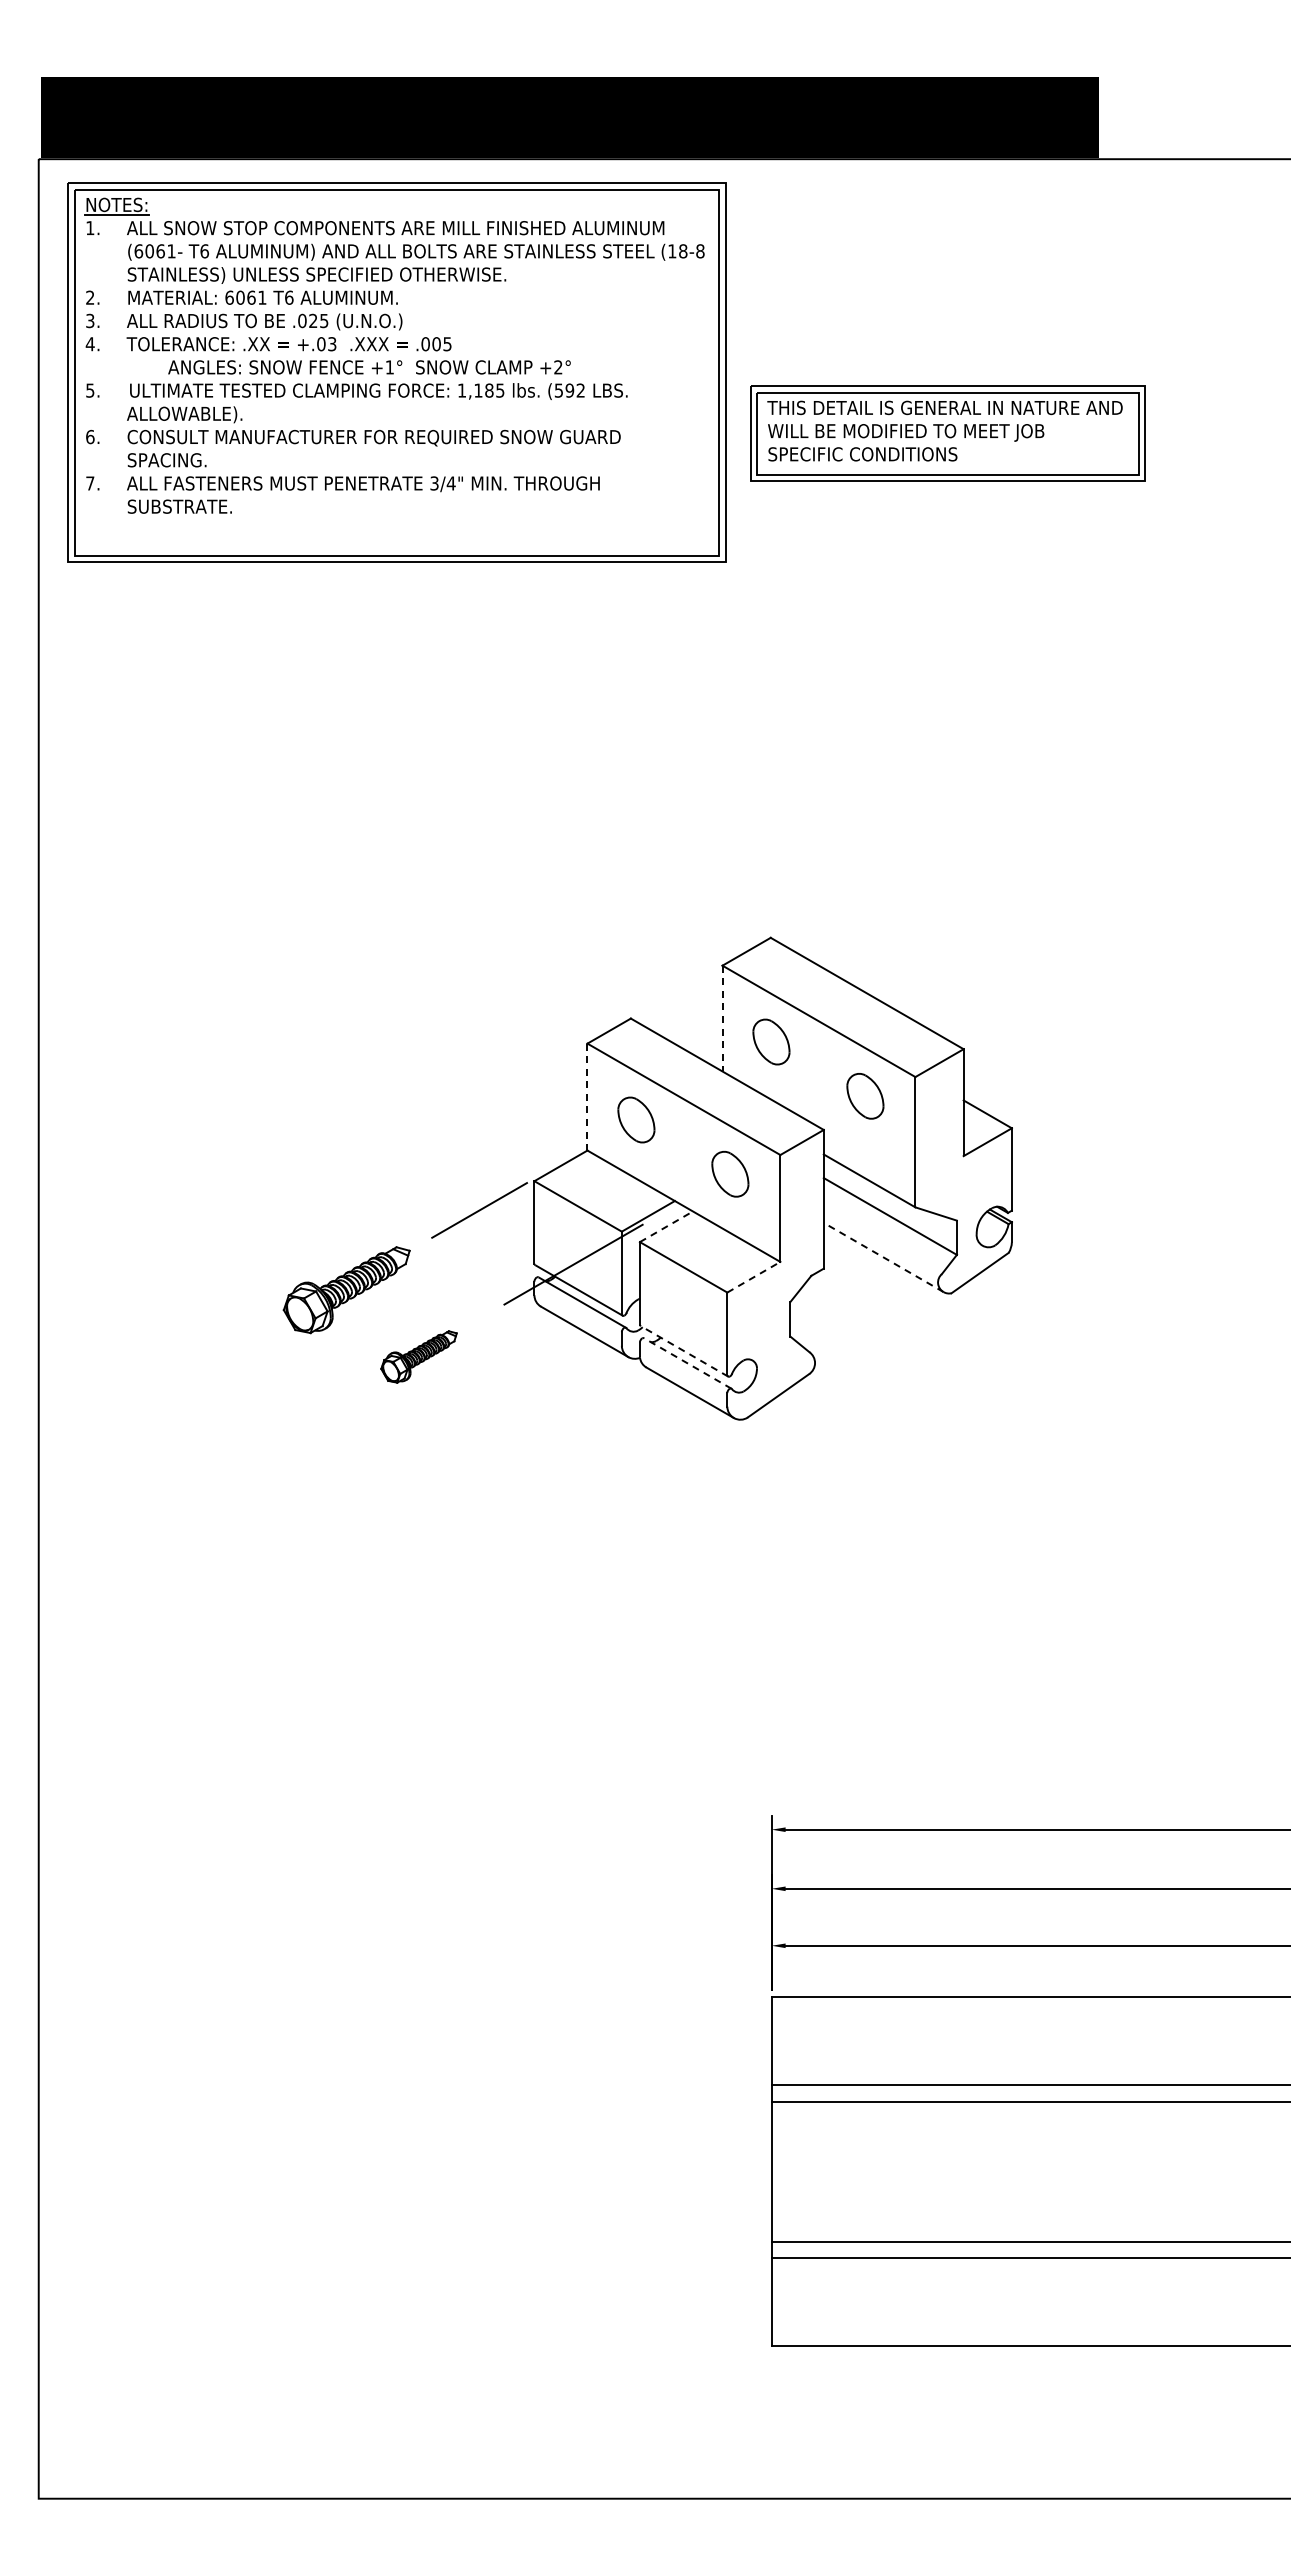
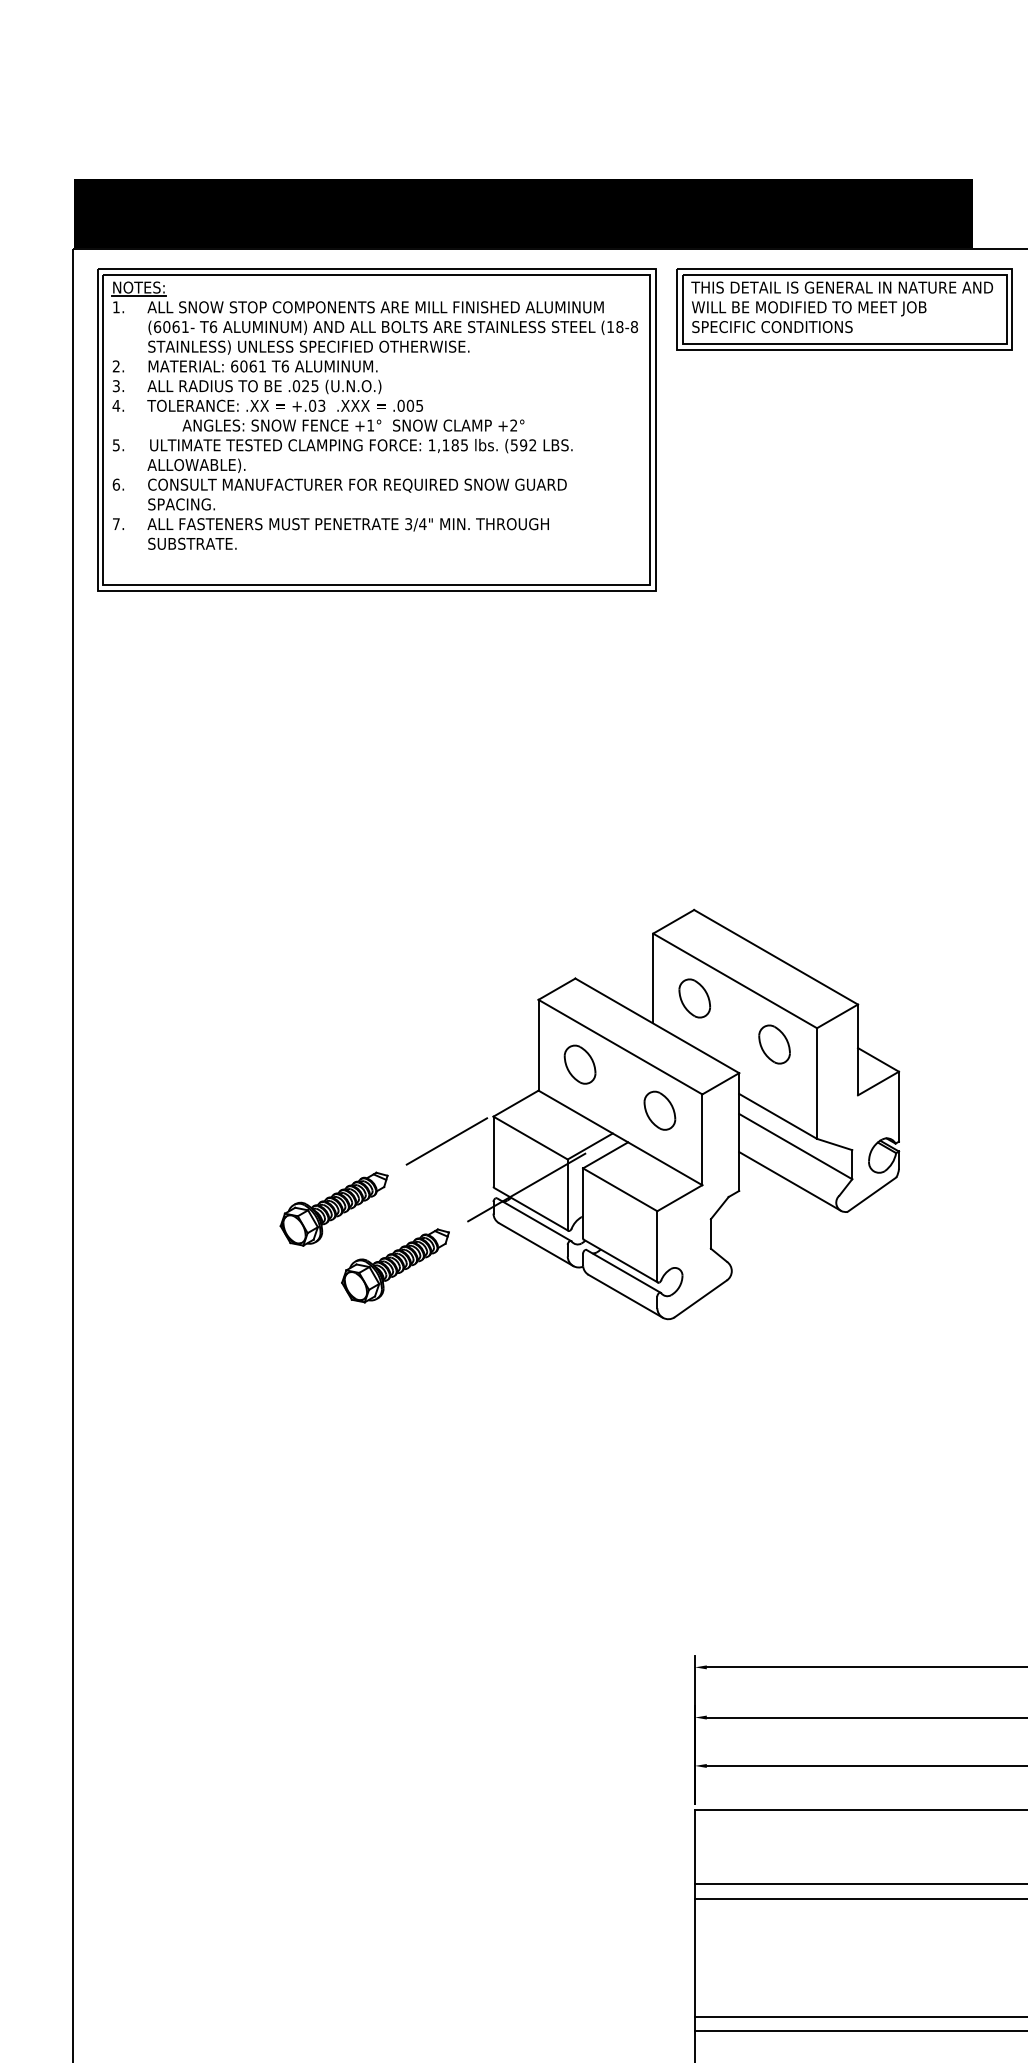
part: (947, 433) -> (844, 309), moved
line: (722, 1018) -> (653, 978), dashed -> solid
line: (587, 1097) -> (538, 1045), dashed -> solid
line: (666, 1226) -> (605, 1155), dashed -> solid
line: (883, 1257) -> (789, 1181), dashed -> solid
line: (753, 1277) -> (679, 1198), dashed -> solid
line: (684, 1351) -> (620, 1261), dashed -> solid
part: (418, 1356) -> (395, 1265), size x1.67
line: (687, 1363) -> (623, 1271), dashed -> solid

